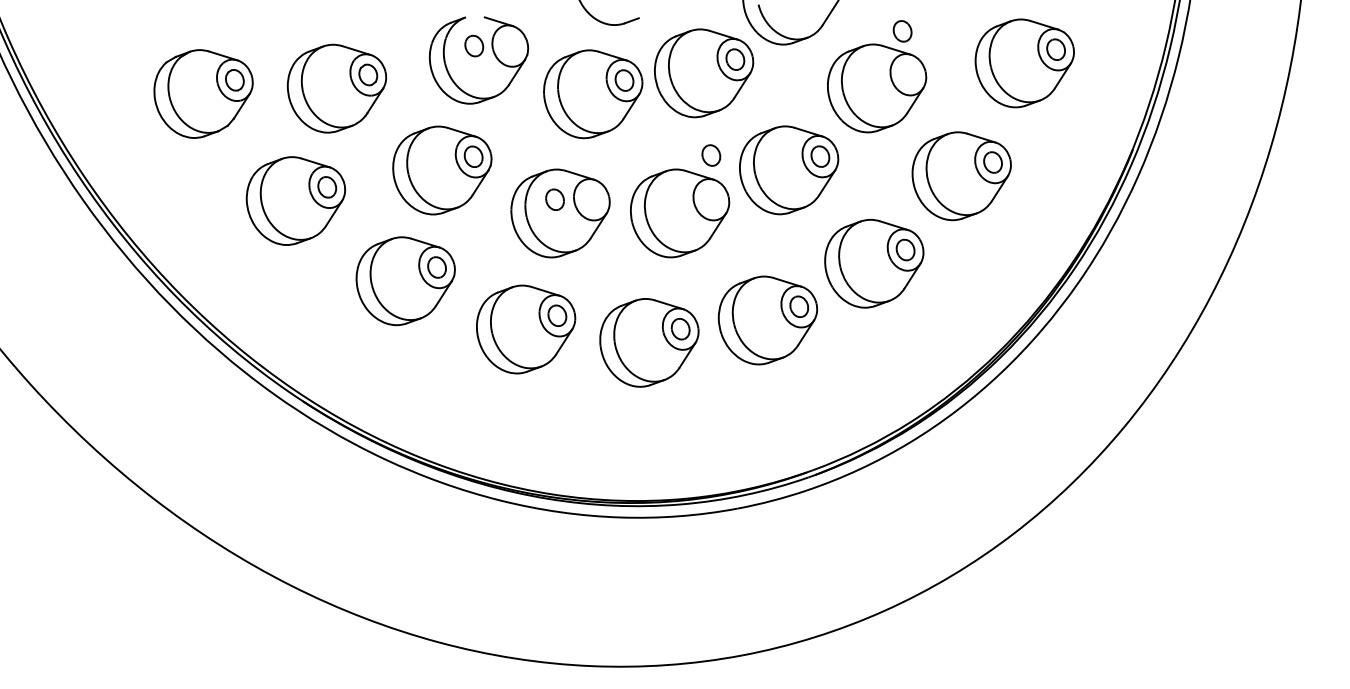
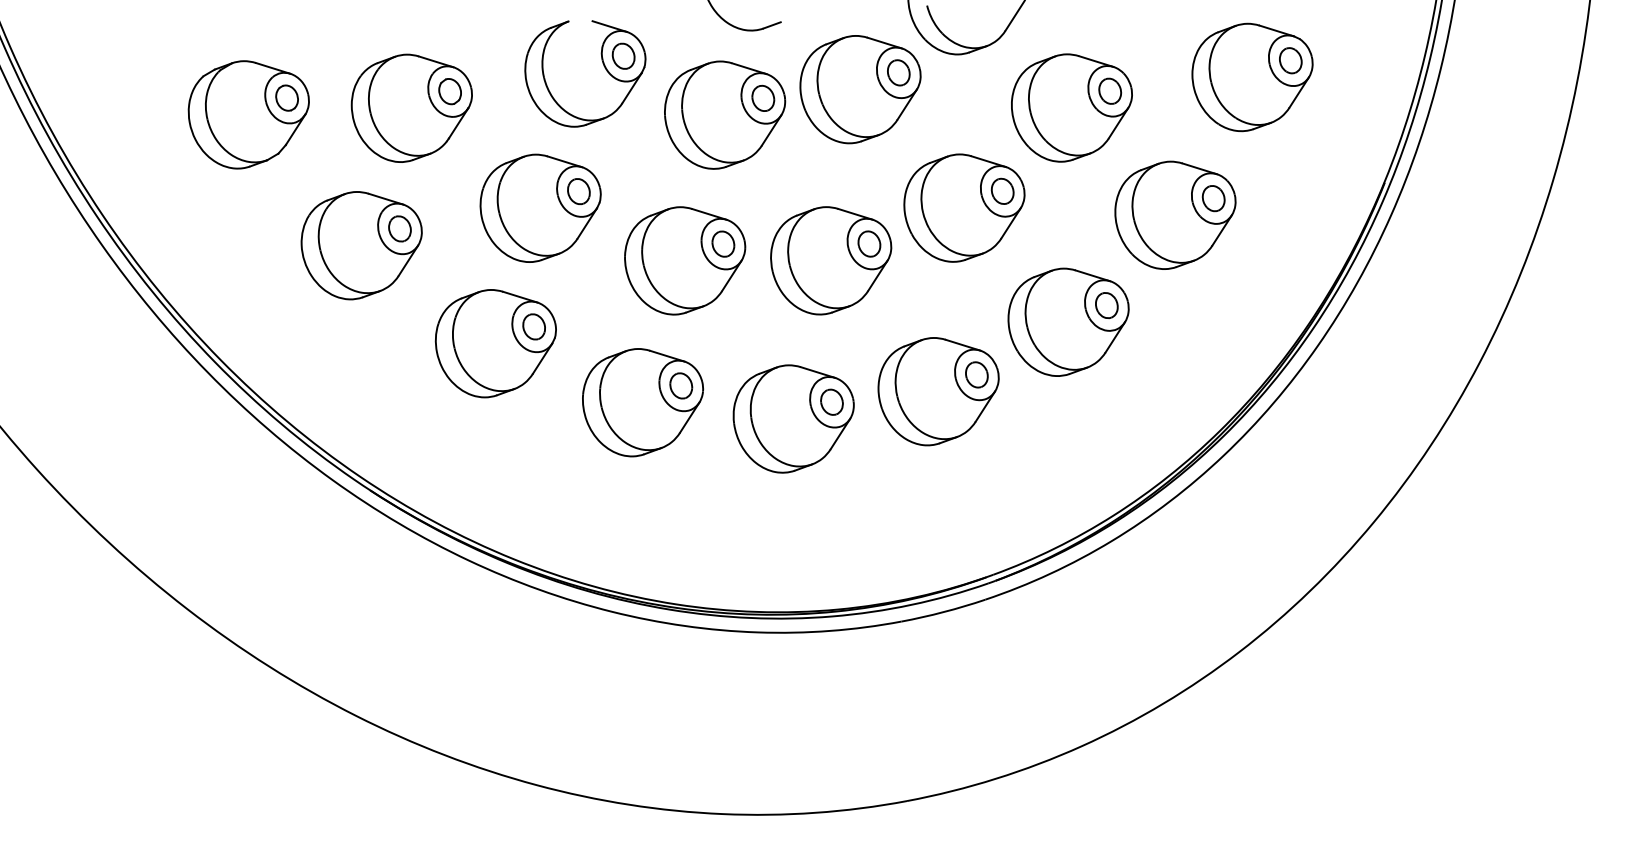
part: (902, 30) -> (1110, 90), moved
part: (474, 45) -> (623, 55), moved
part: (711, 155) -> (869, 243), moved
part: (555, 199) -> (723, 243), moved

